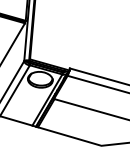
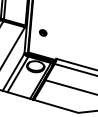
part: (51, 30) -> (43, 32), added

